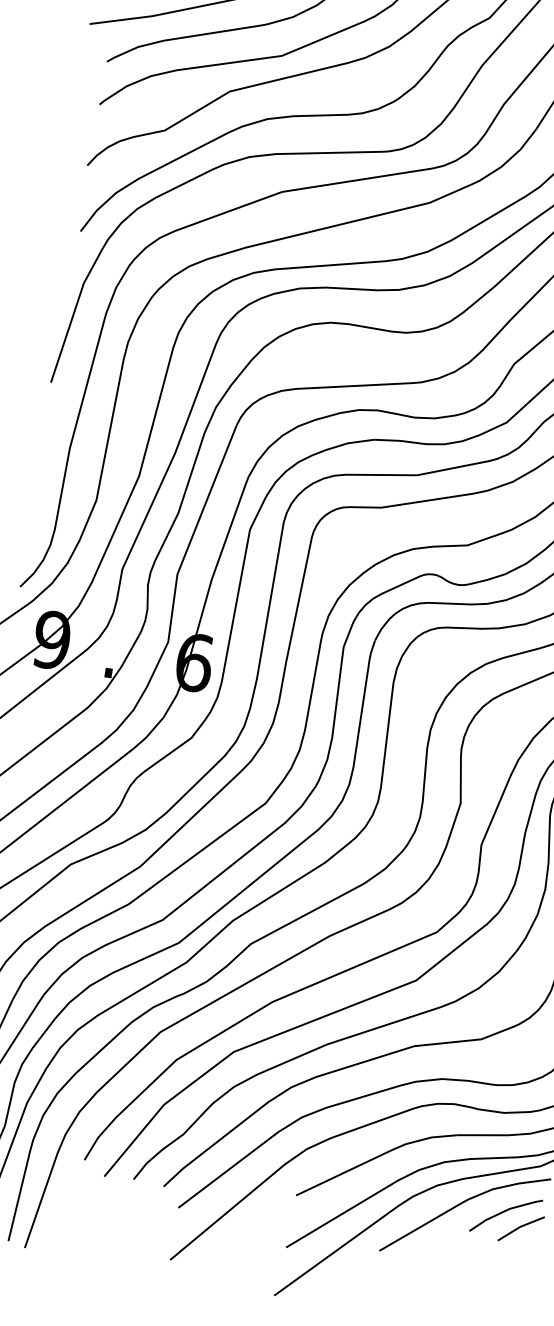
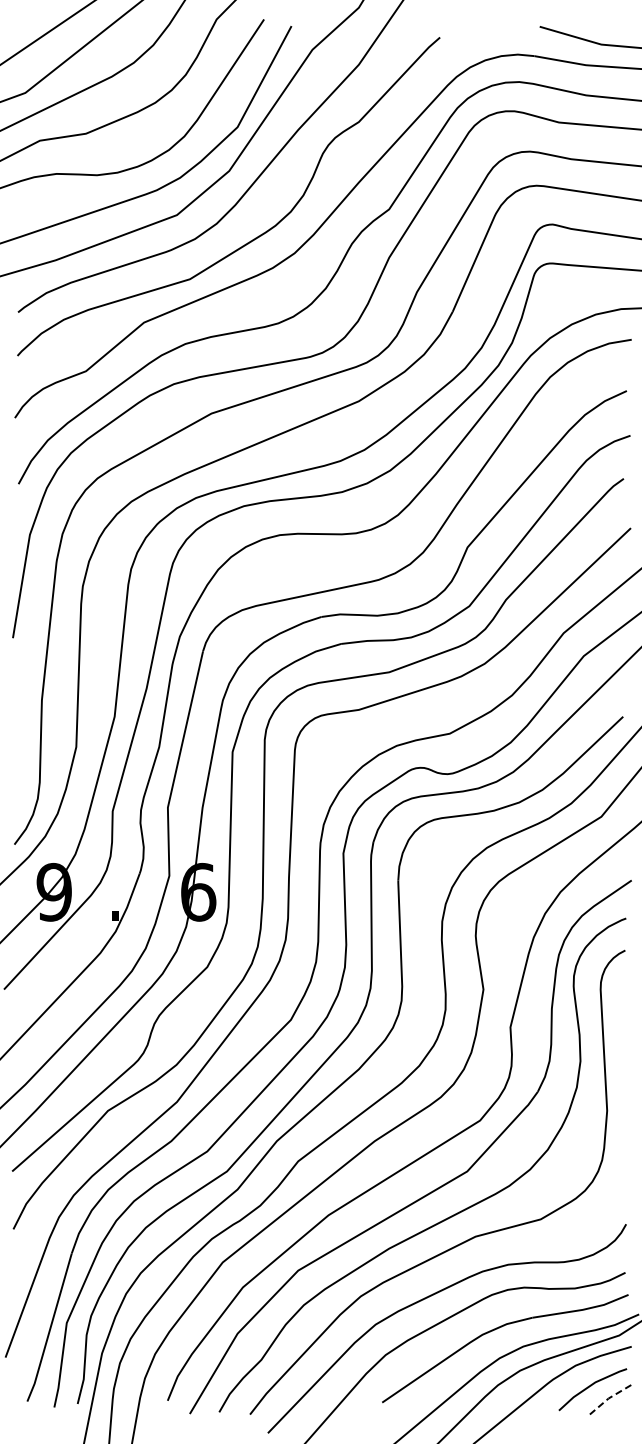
line: (520, 1226) -> (608, 1398), solid -> dashed

